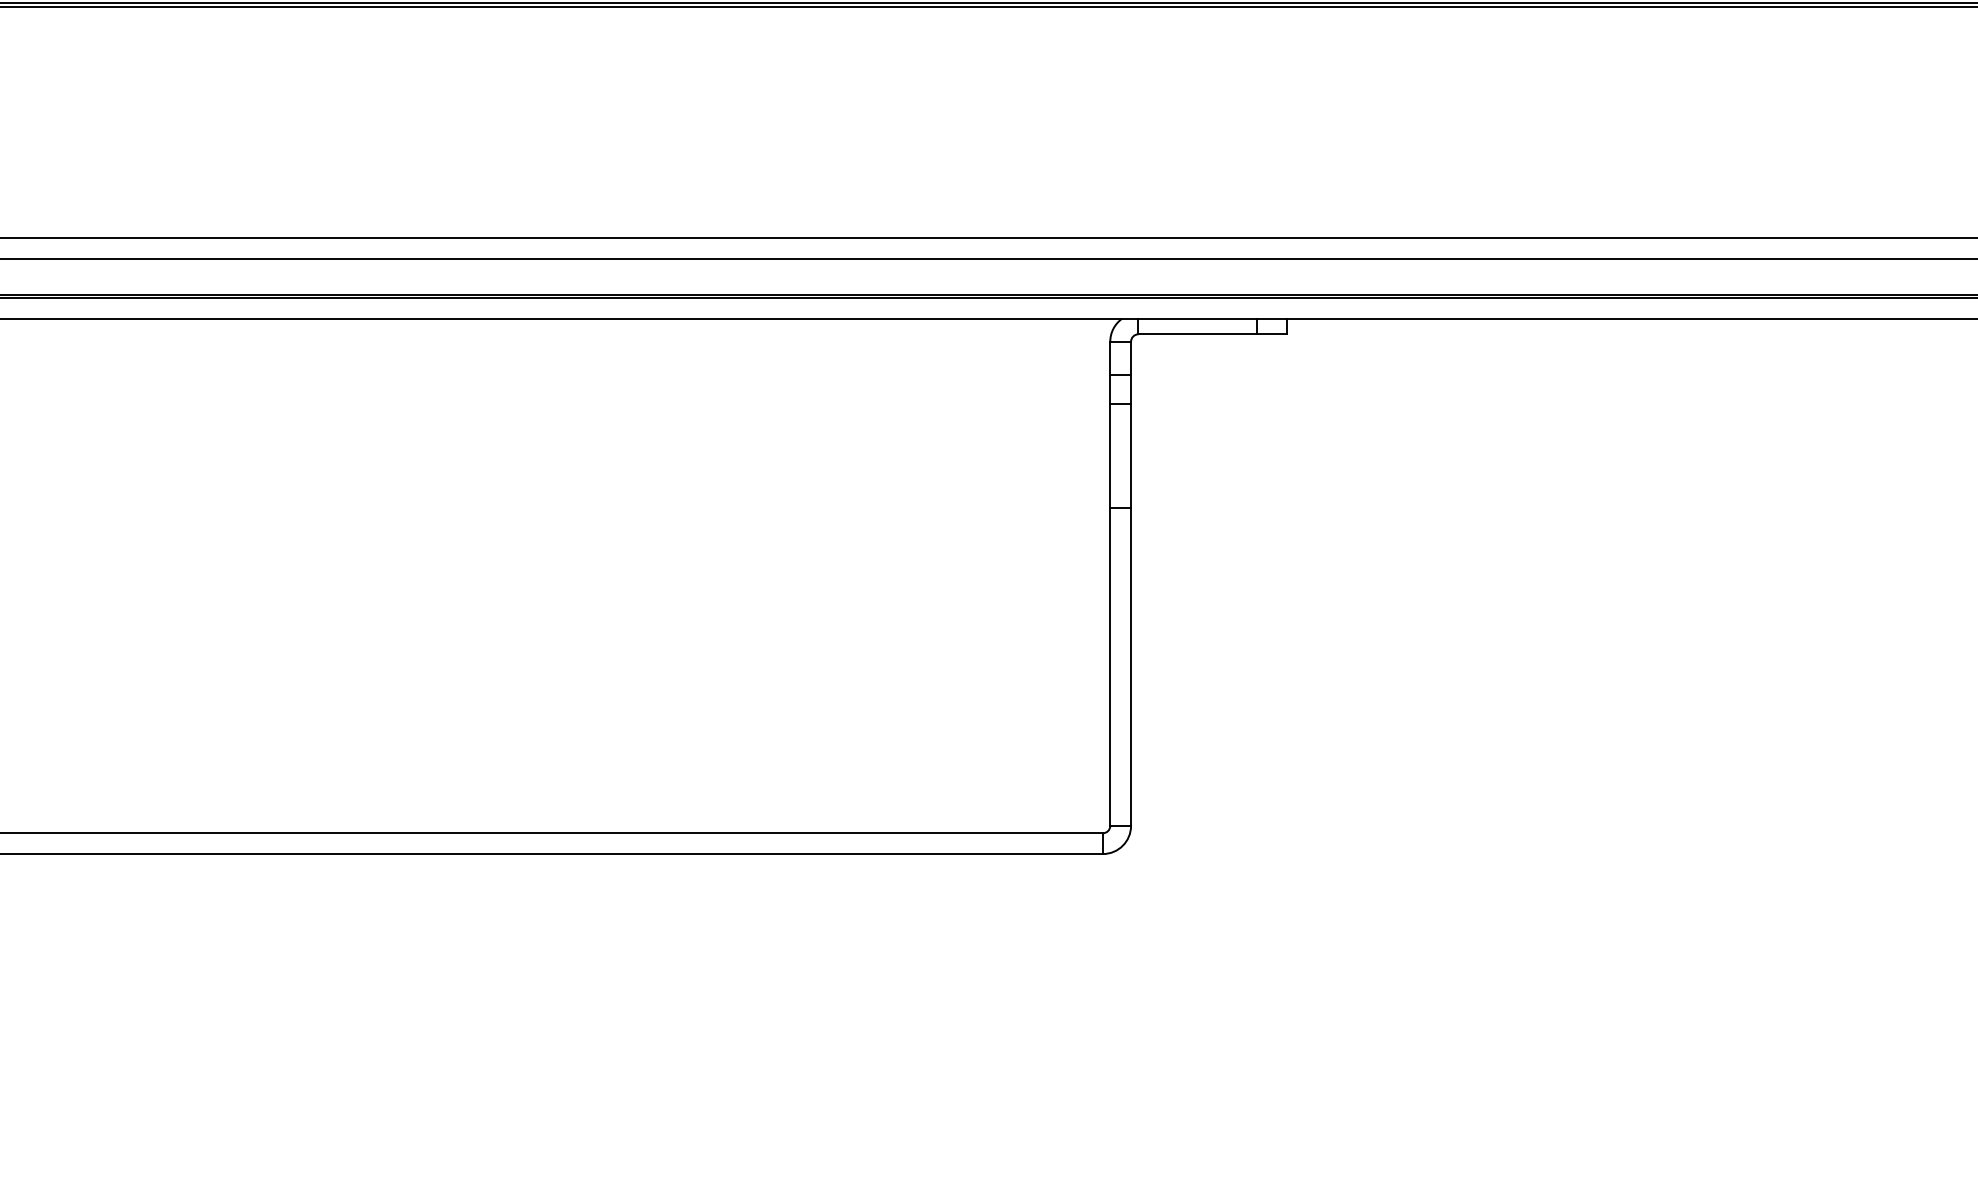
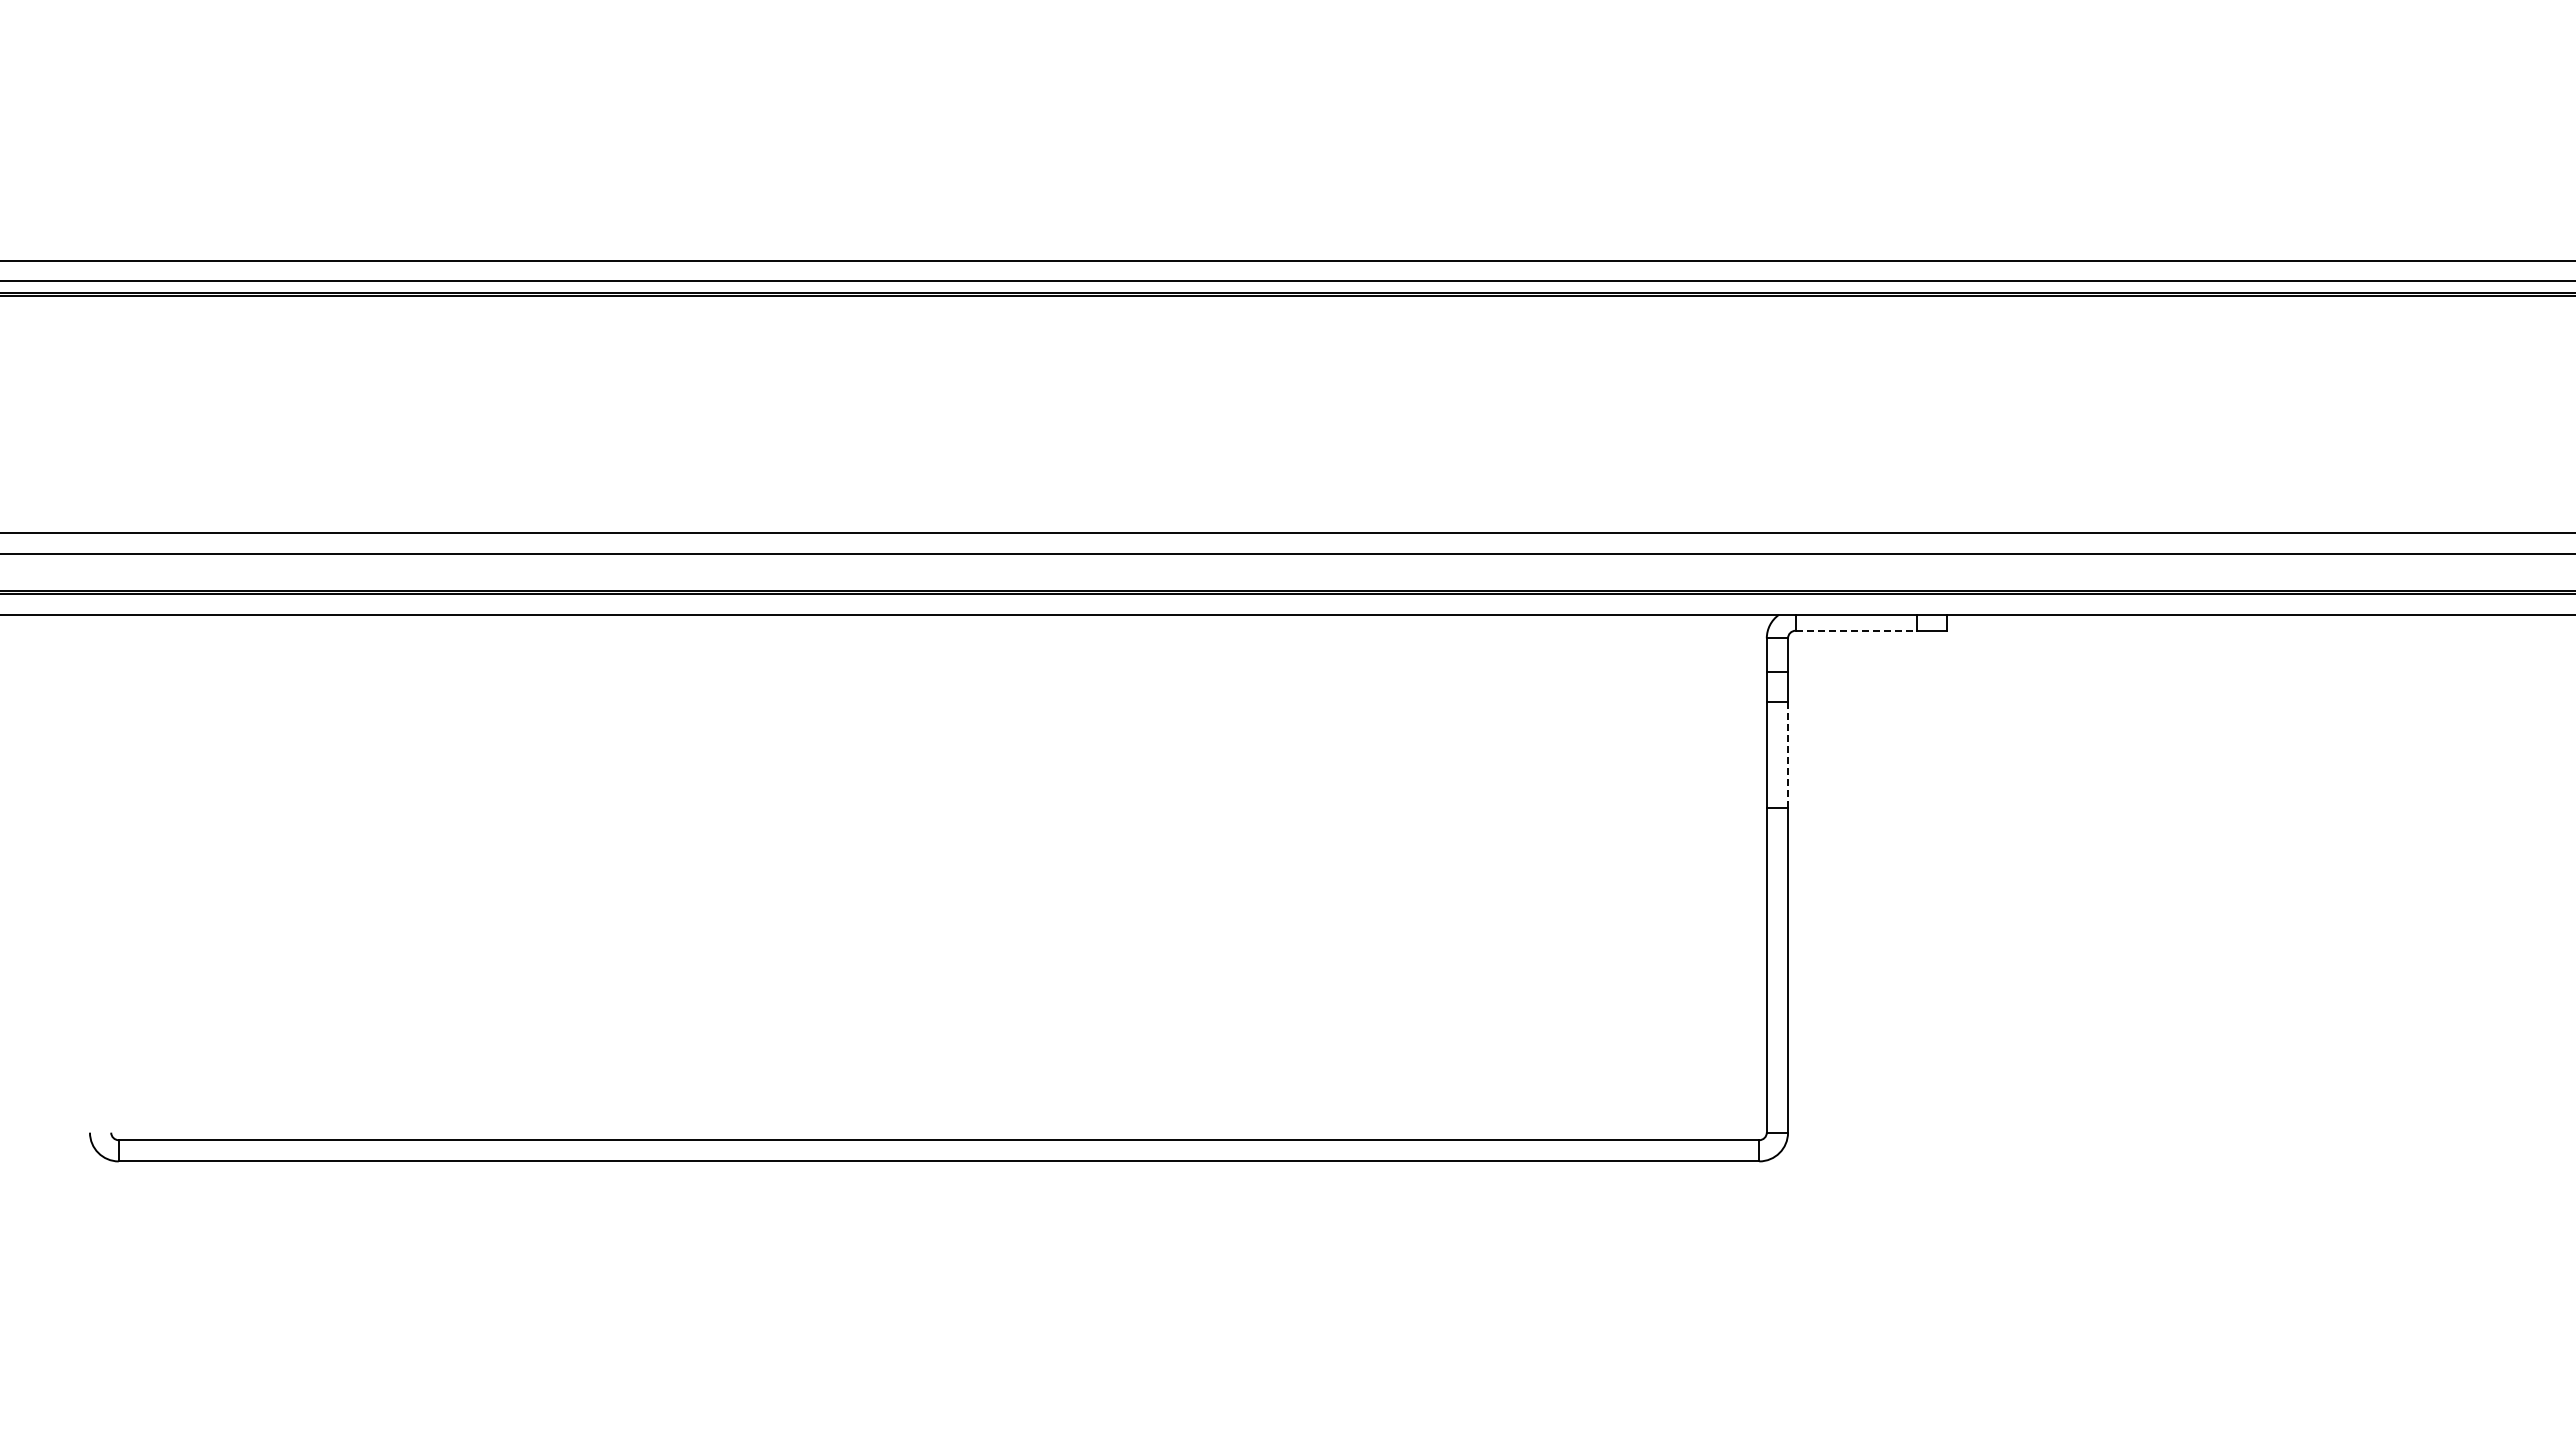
line: (1198, 334) -> (1856, 630), solid -> dashed
line: (1131, 456) -> (1788, 755), solid -> dashed

